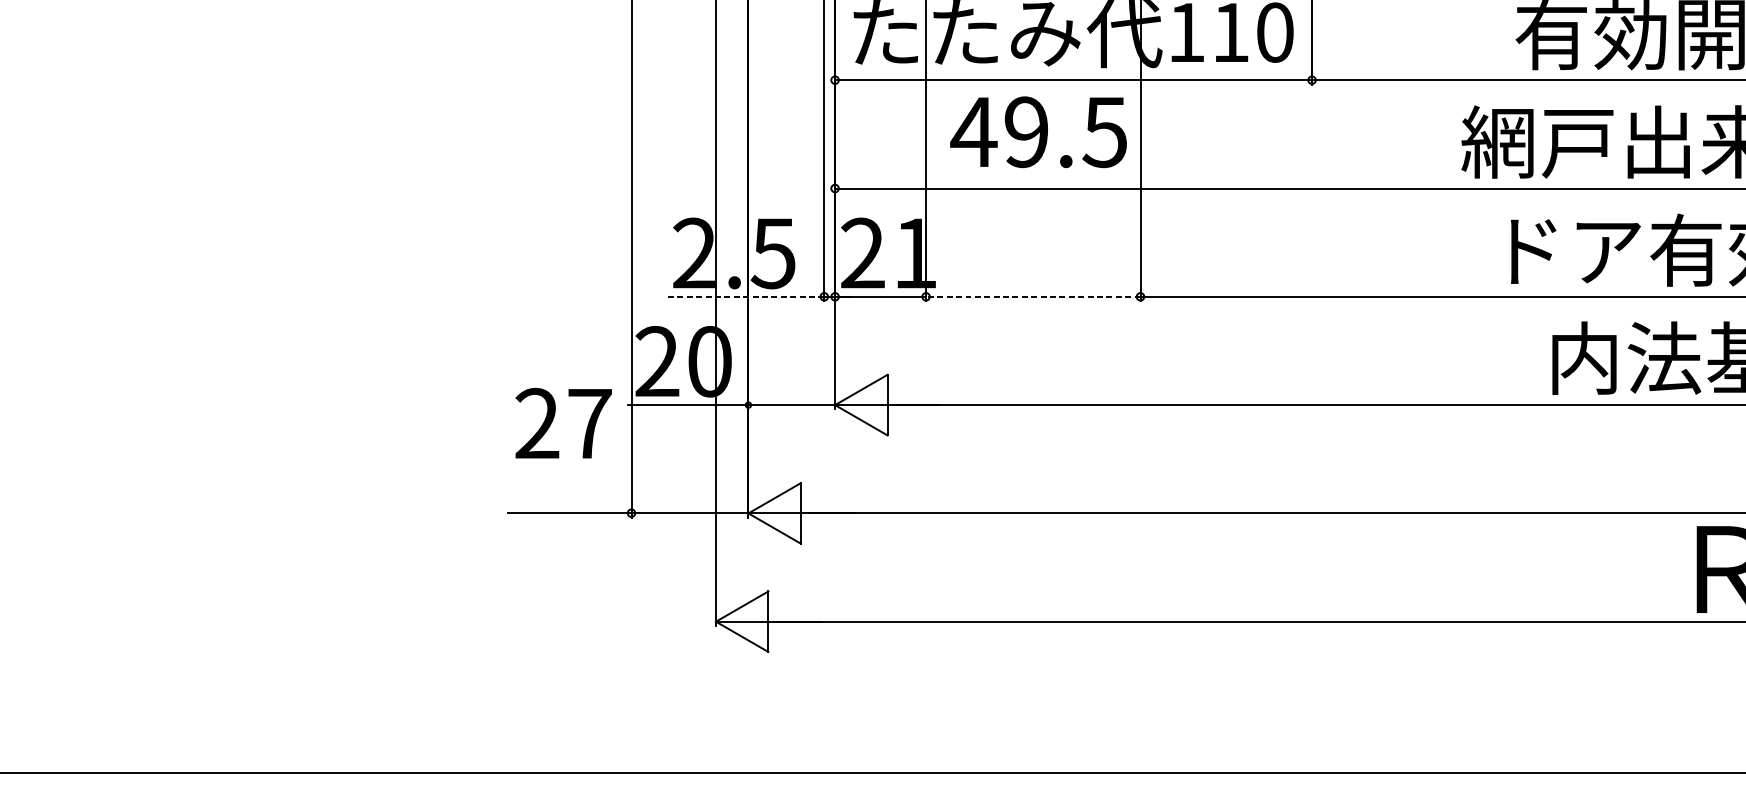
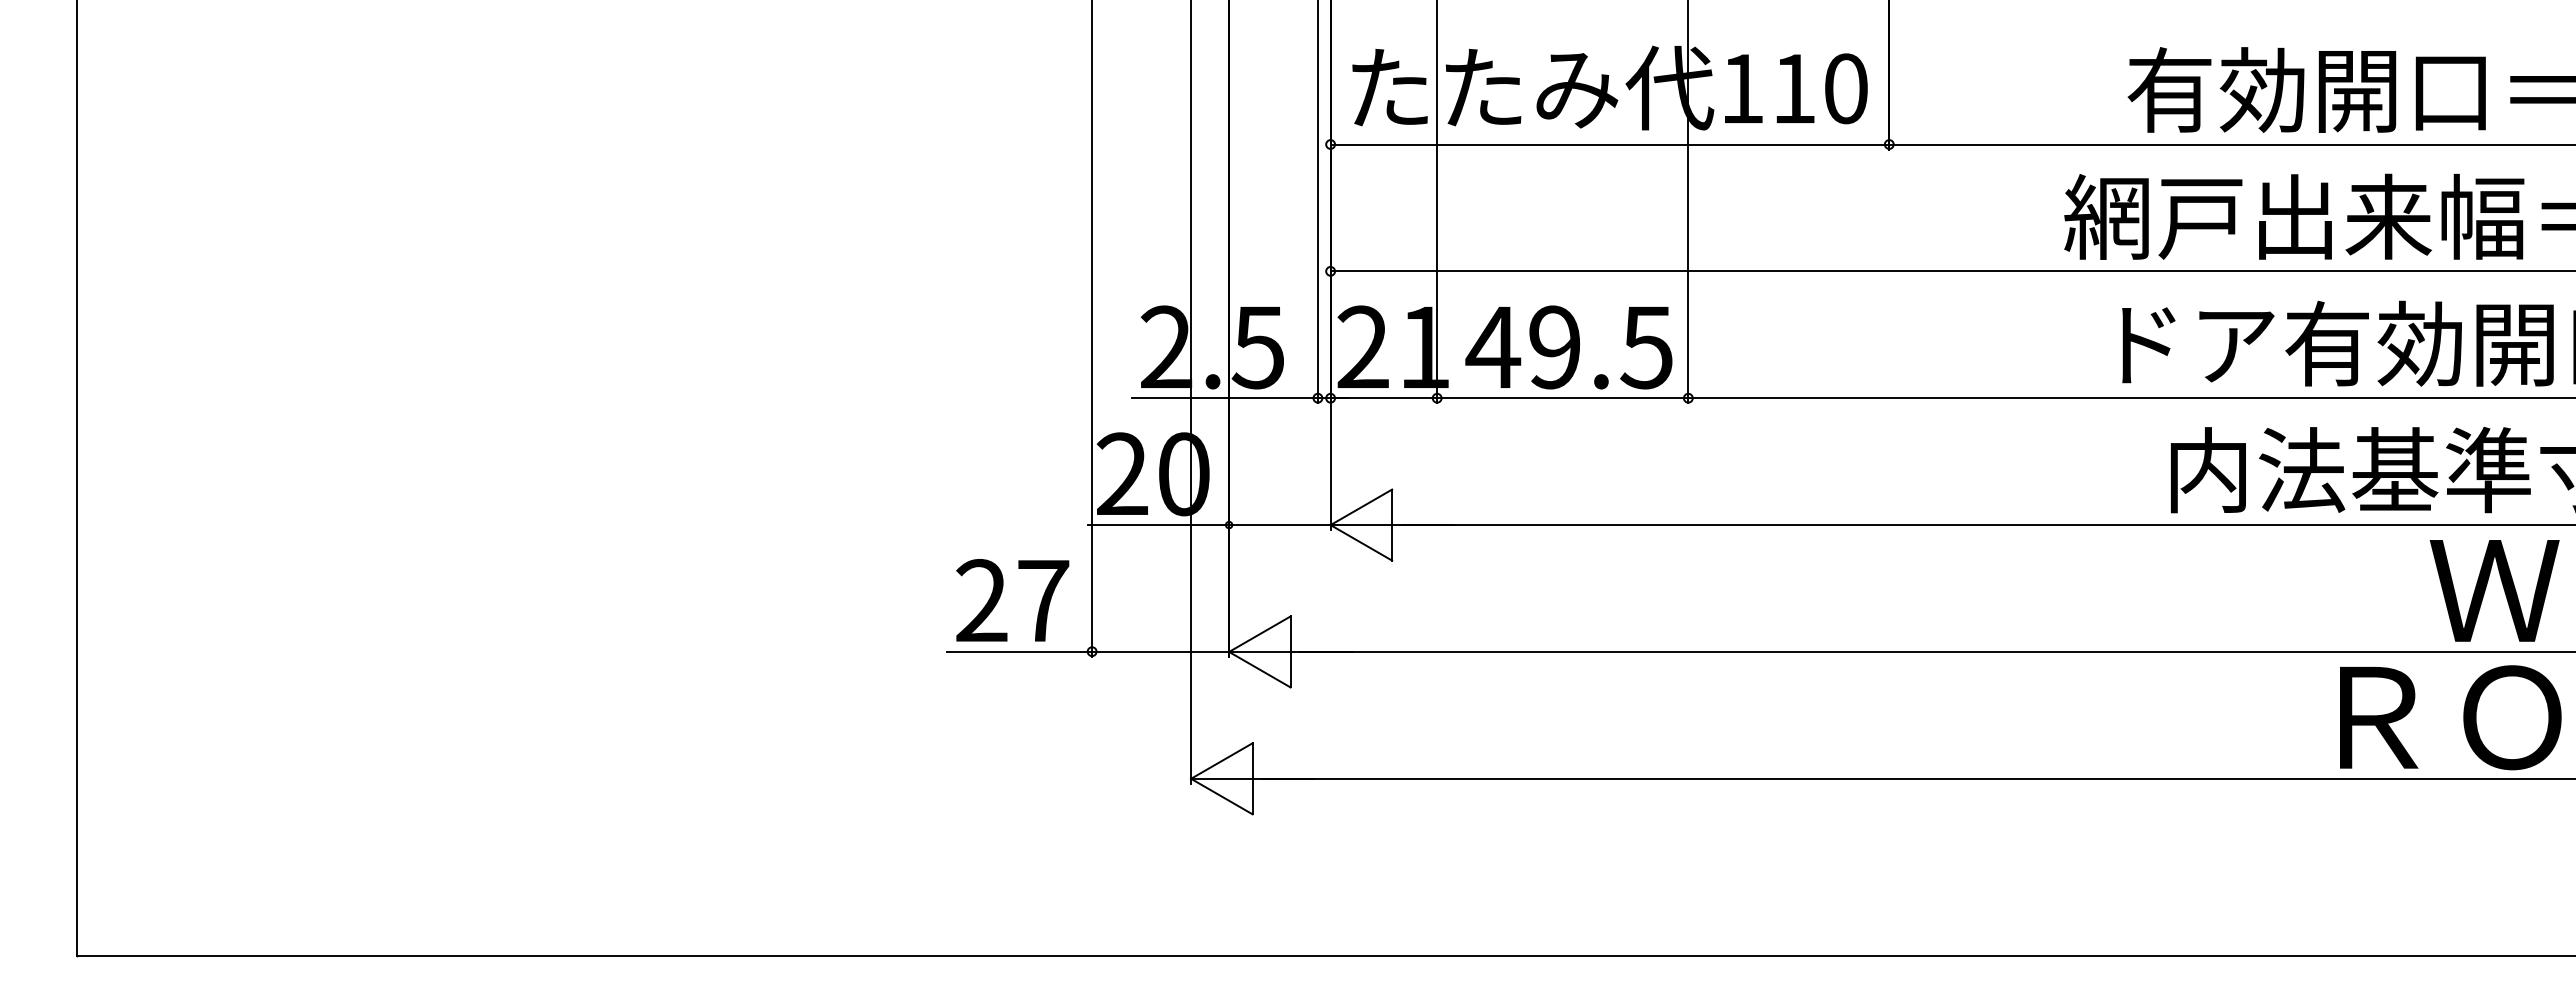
text: (1038, 132) -> (1568, 347), moved
line: (744, 297) -> (1224, 398), dashed -> solid
line: (1033, 297) -> (1562, 398), dashed -> solid
text: (563, 423) -> (1012, 600), moved

